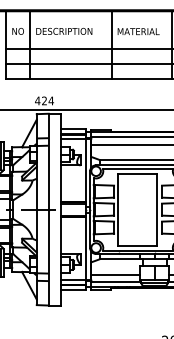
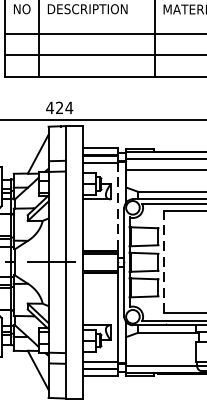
line: (85, 171) -> (117, 208), solid -> dashed
line: (118, 209) -> (164, 262), solid -> dashed
line: (115, 274) -> (160, 354), removed

